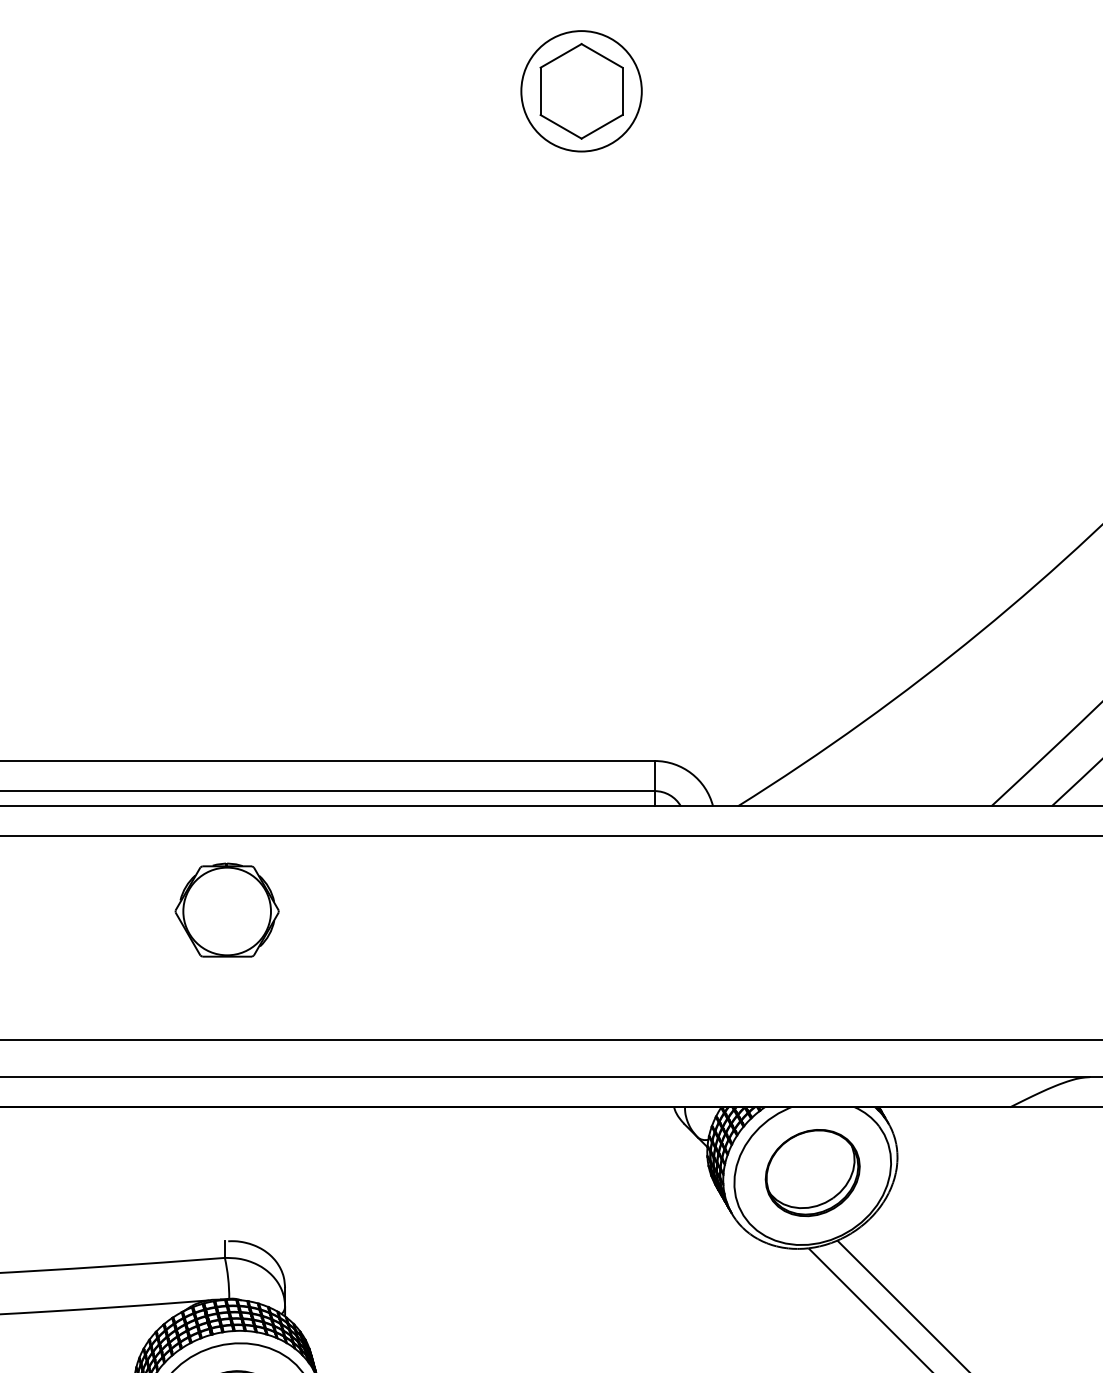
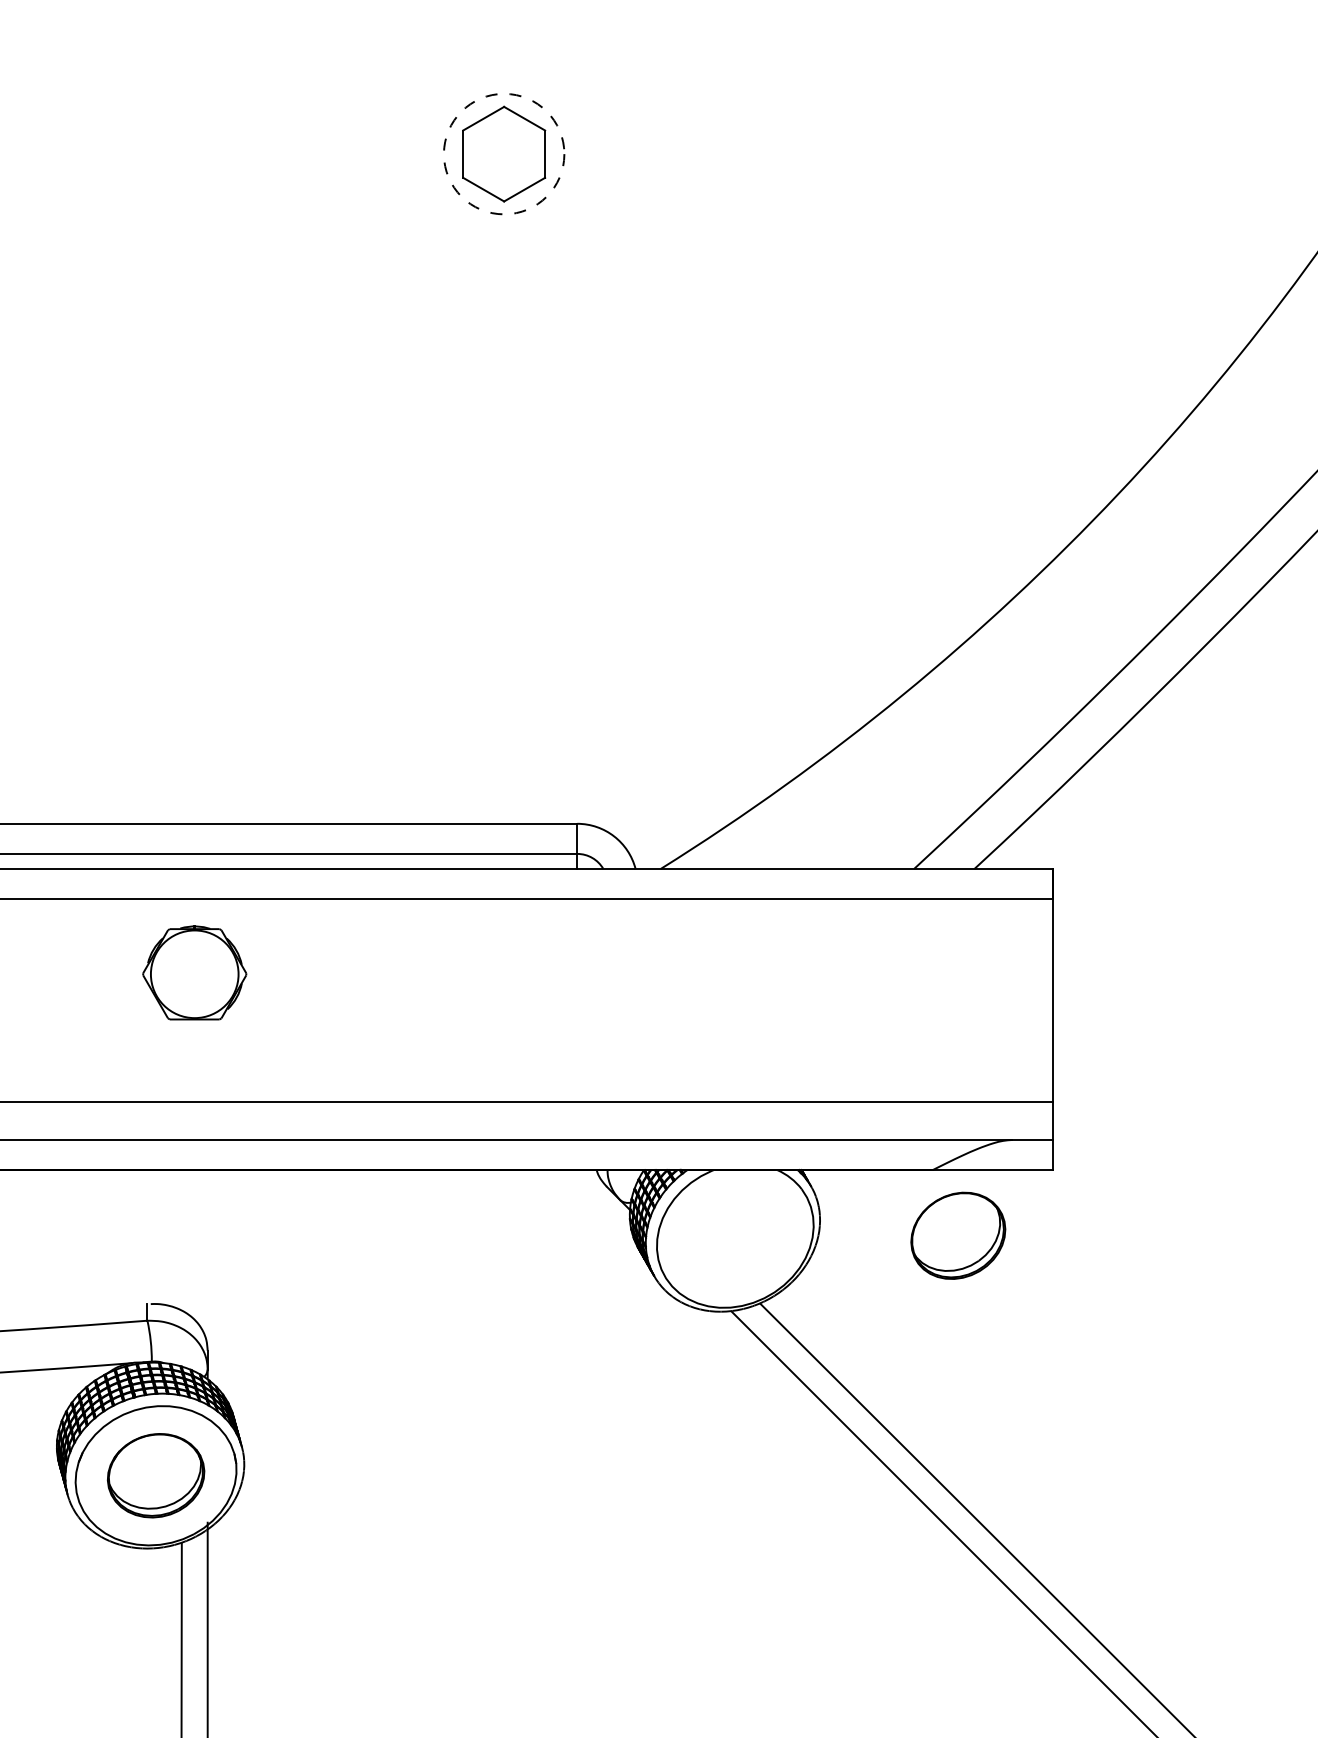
circle: (580, 90) -> (503, 153), solid -> dashed
part: (226, 909) -> (194, 972), moved
part: (812, 1172) -> (958, 1235), moved

